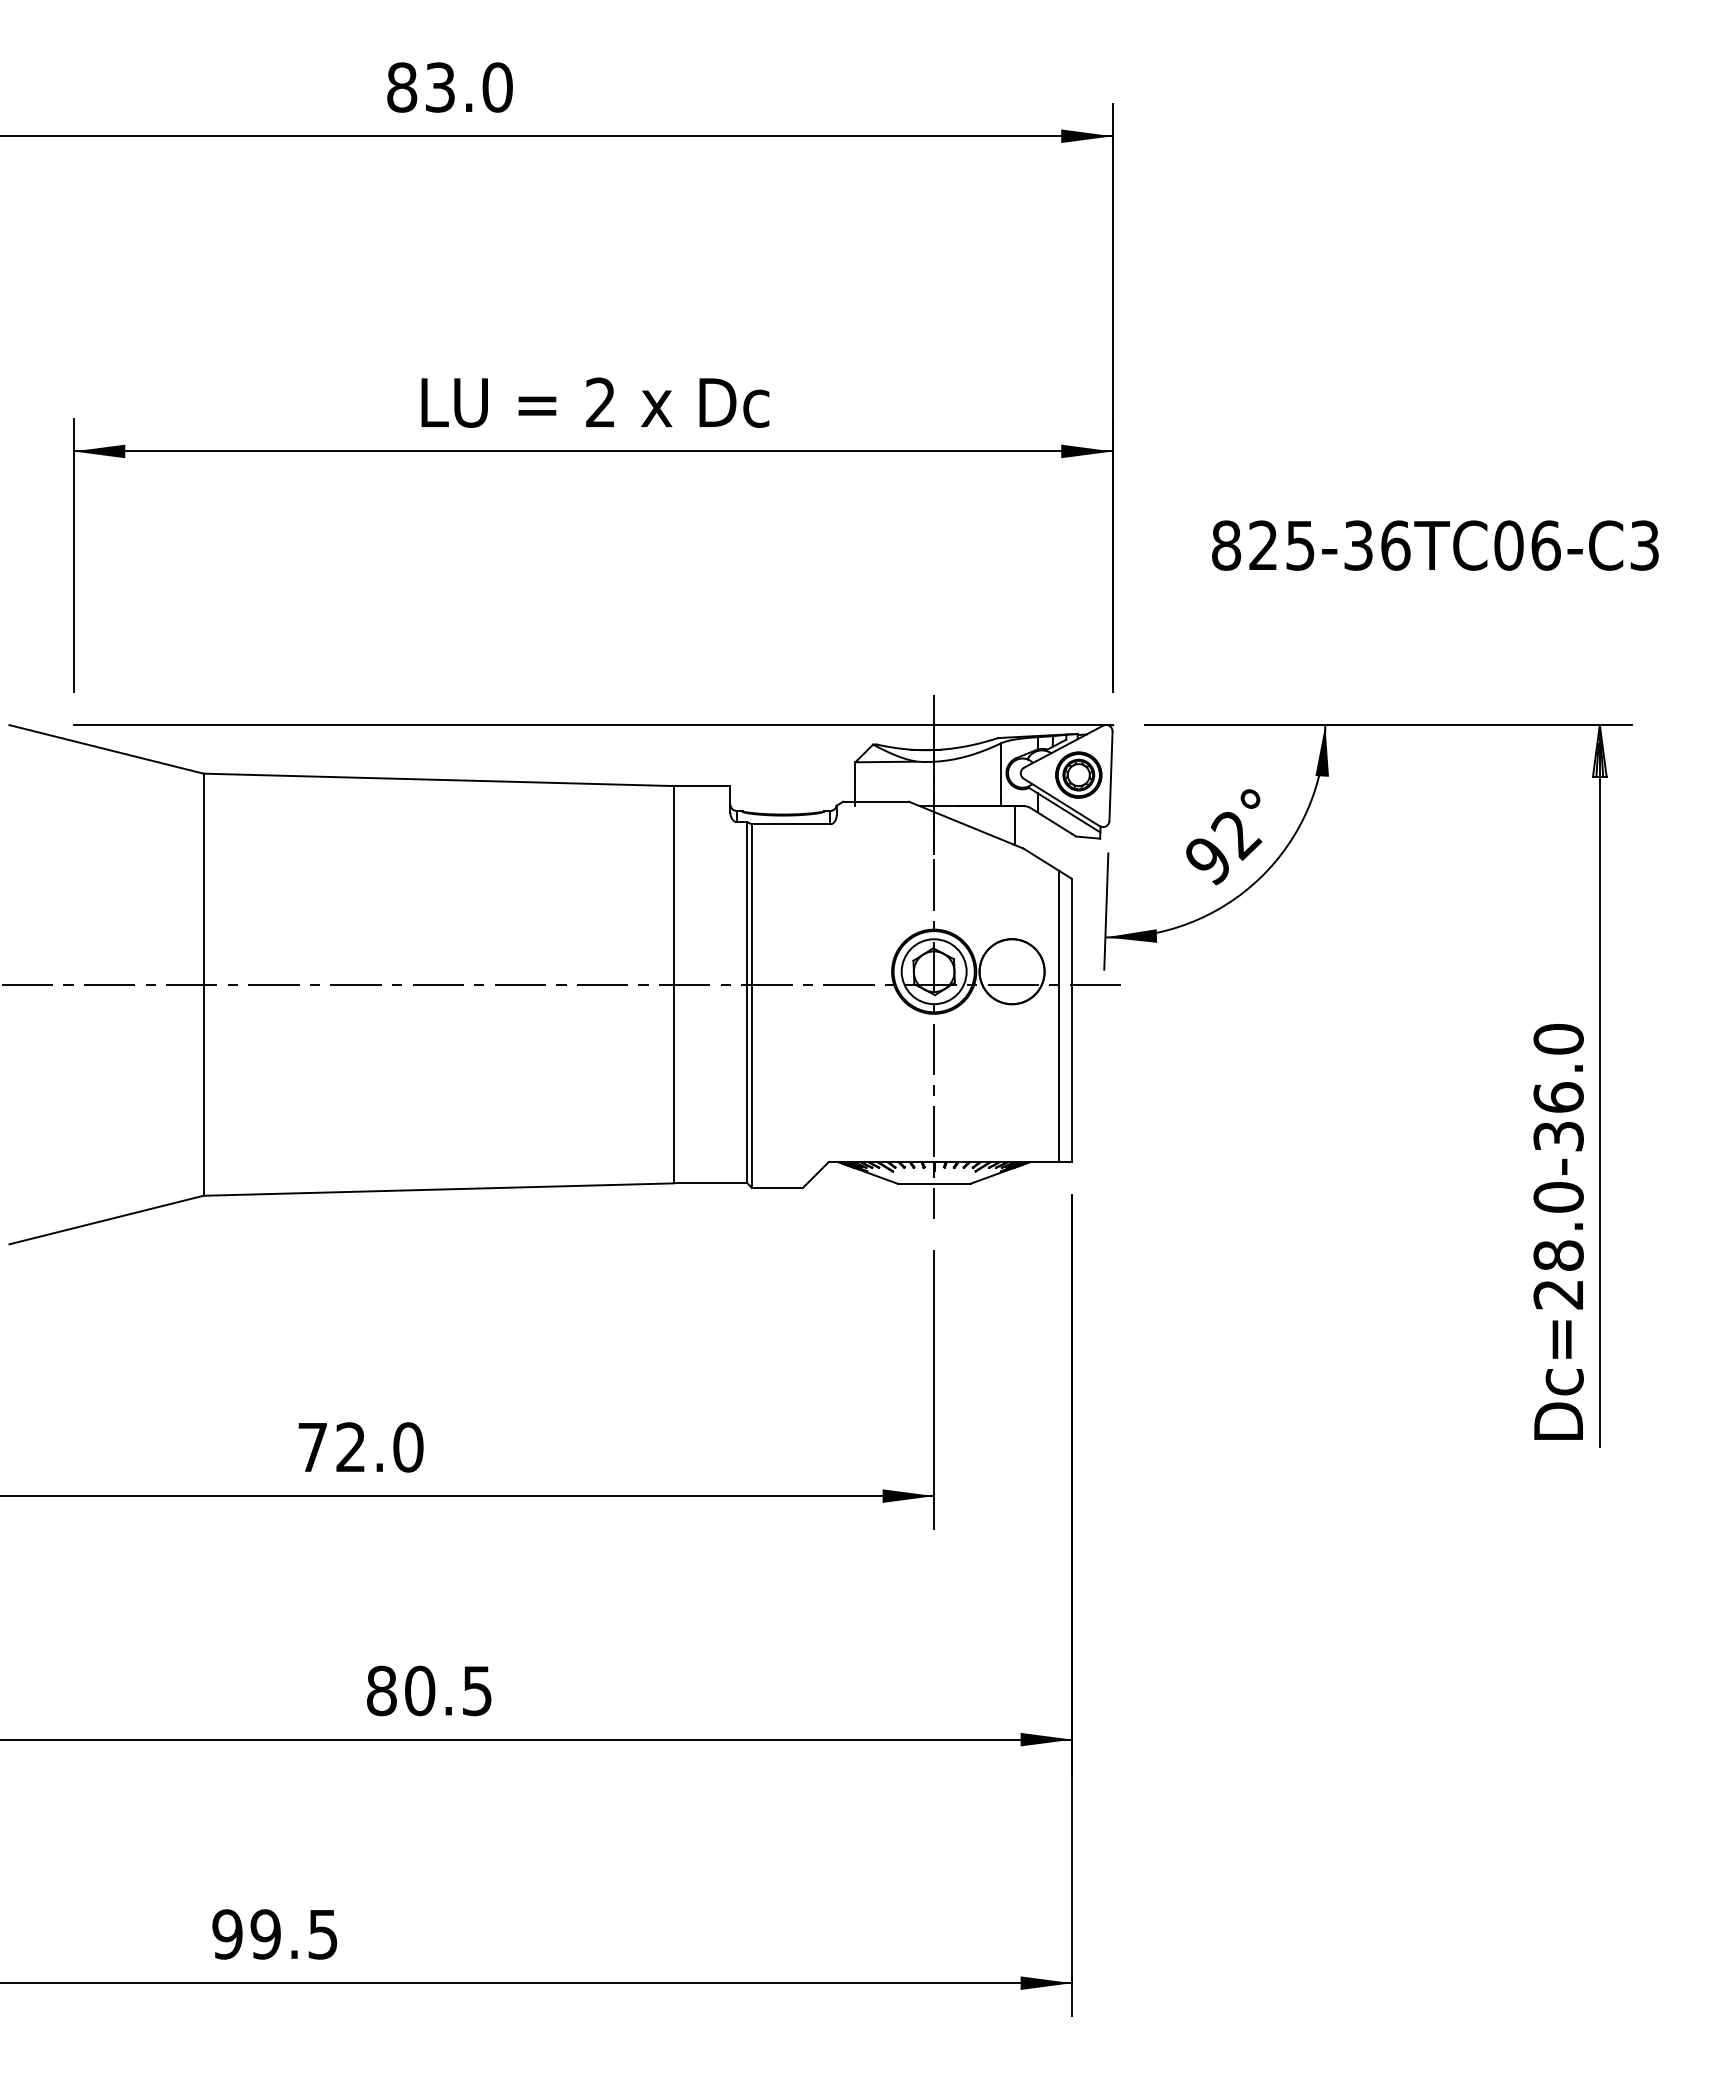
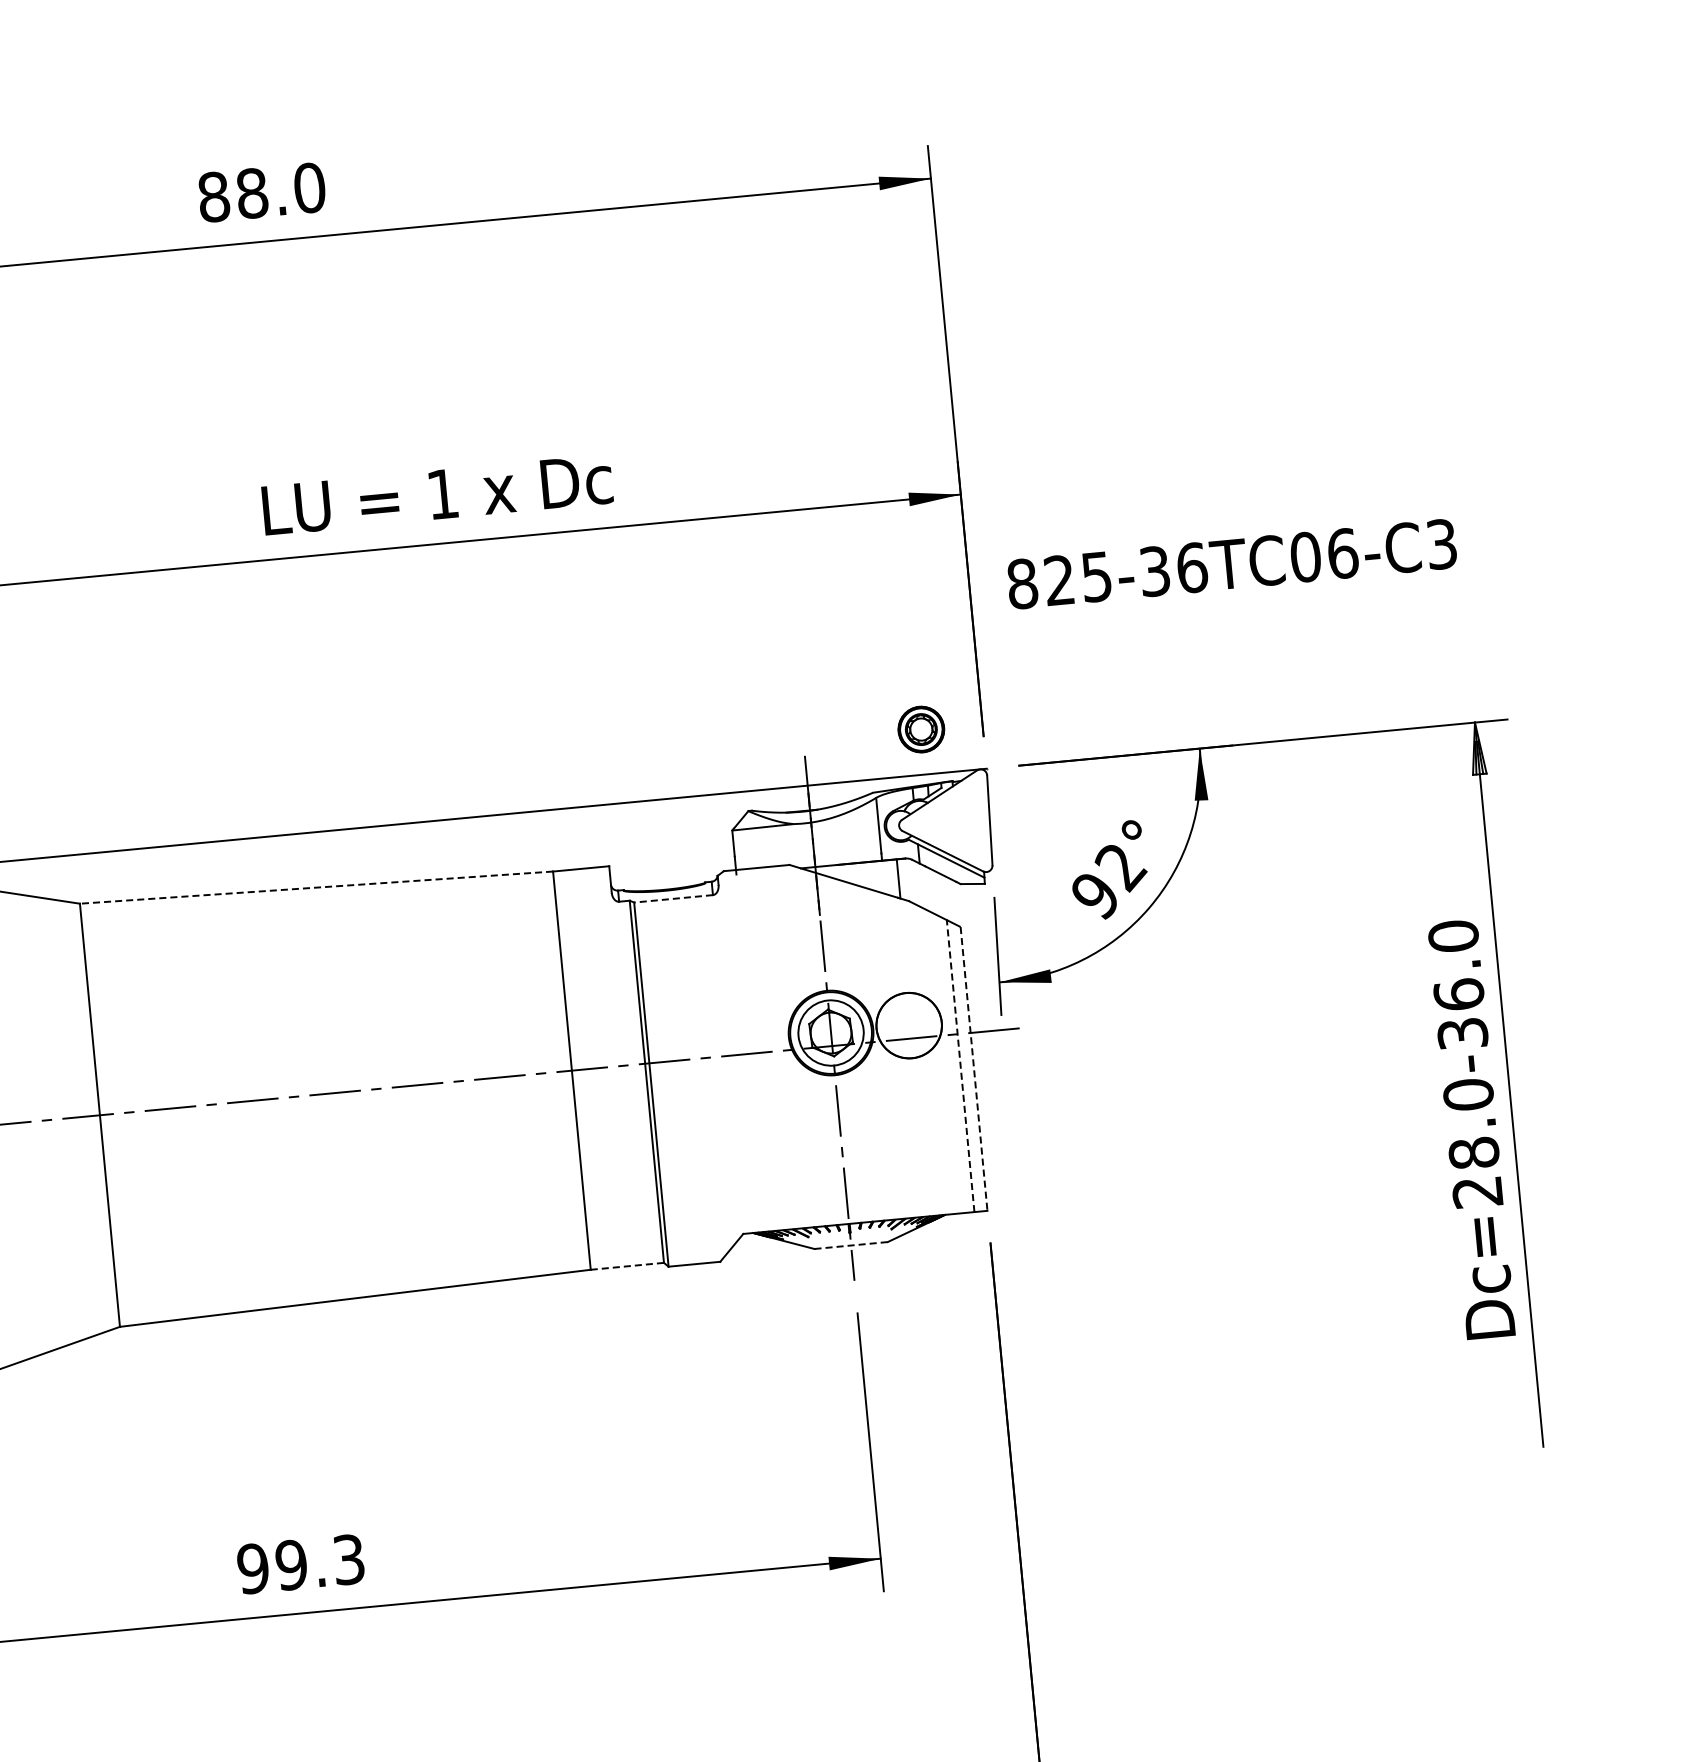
text: (440, 87) -> (252, 193), 83.0 -> 88.0
text: (600, 402) -> (442, 494), 2 -> 1
text: (1435, 545) -> (1232, 564), moved
part: (1078, 774) -> (920, 728), moved
line: (438, 779) -> (315, 887), solid -> dashed
line: (790, 824) -> (673, 899), solid -> dashed
line: (1059, 1016) -> (960, 1066), solid -> dashed
line: (1072, 1020) -> (974, 1068), solid -> dashed
line: (710, 1183) -> (626, 1266), solid -> dashed
line: (934, 1183) -> (851, 1245), solid -> dashed
text: (1558, 1231) -> (1471, 1129), moved
text: (360, 1447) -> (301, 1564), 72.0 -> 99.3

